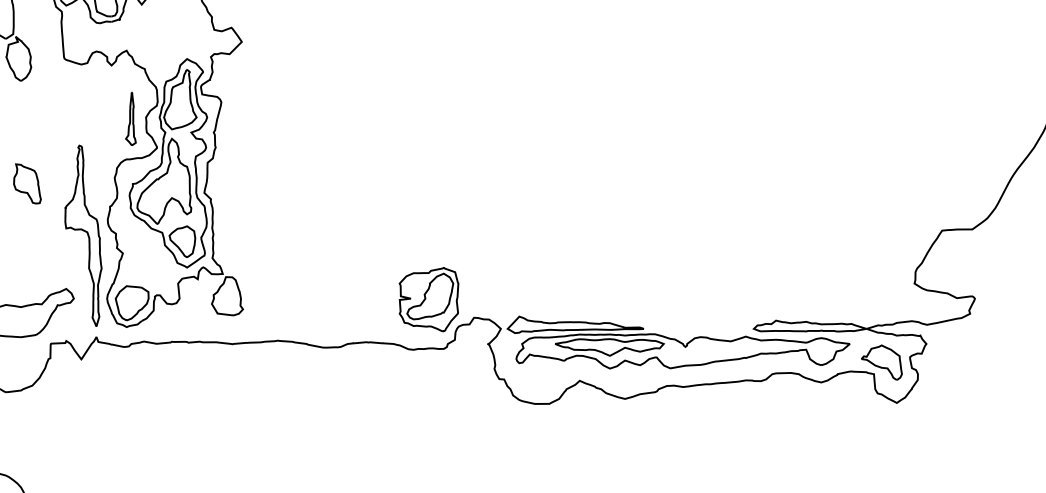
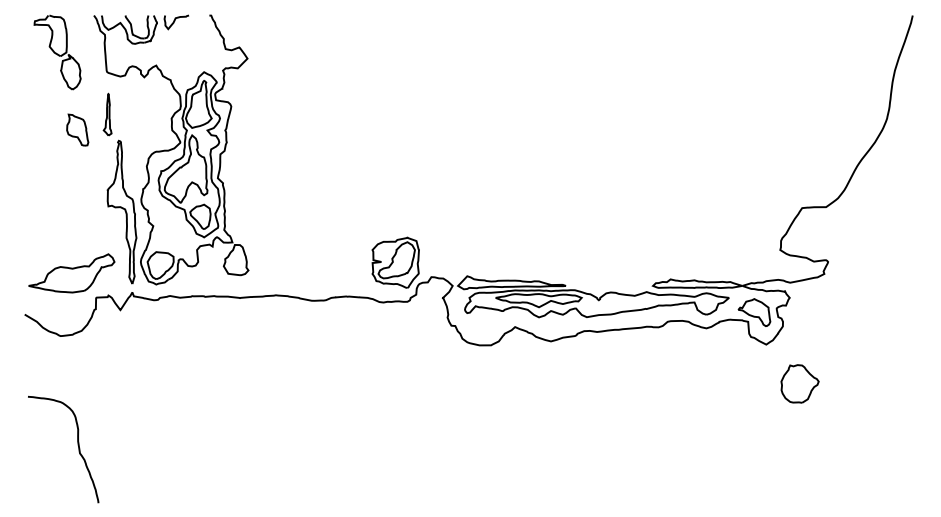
part: (130, 118) -> (107, 114), moved
part: (27, 183) -> (77, 129), moved
part: (938, 452) -> (799, 383), added

